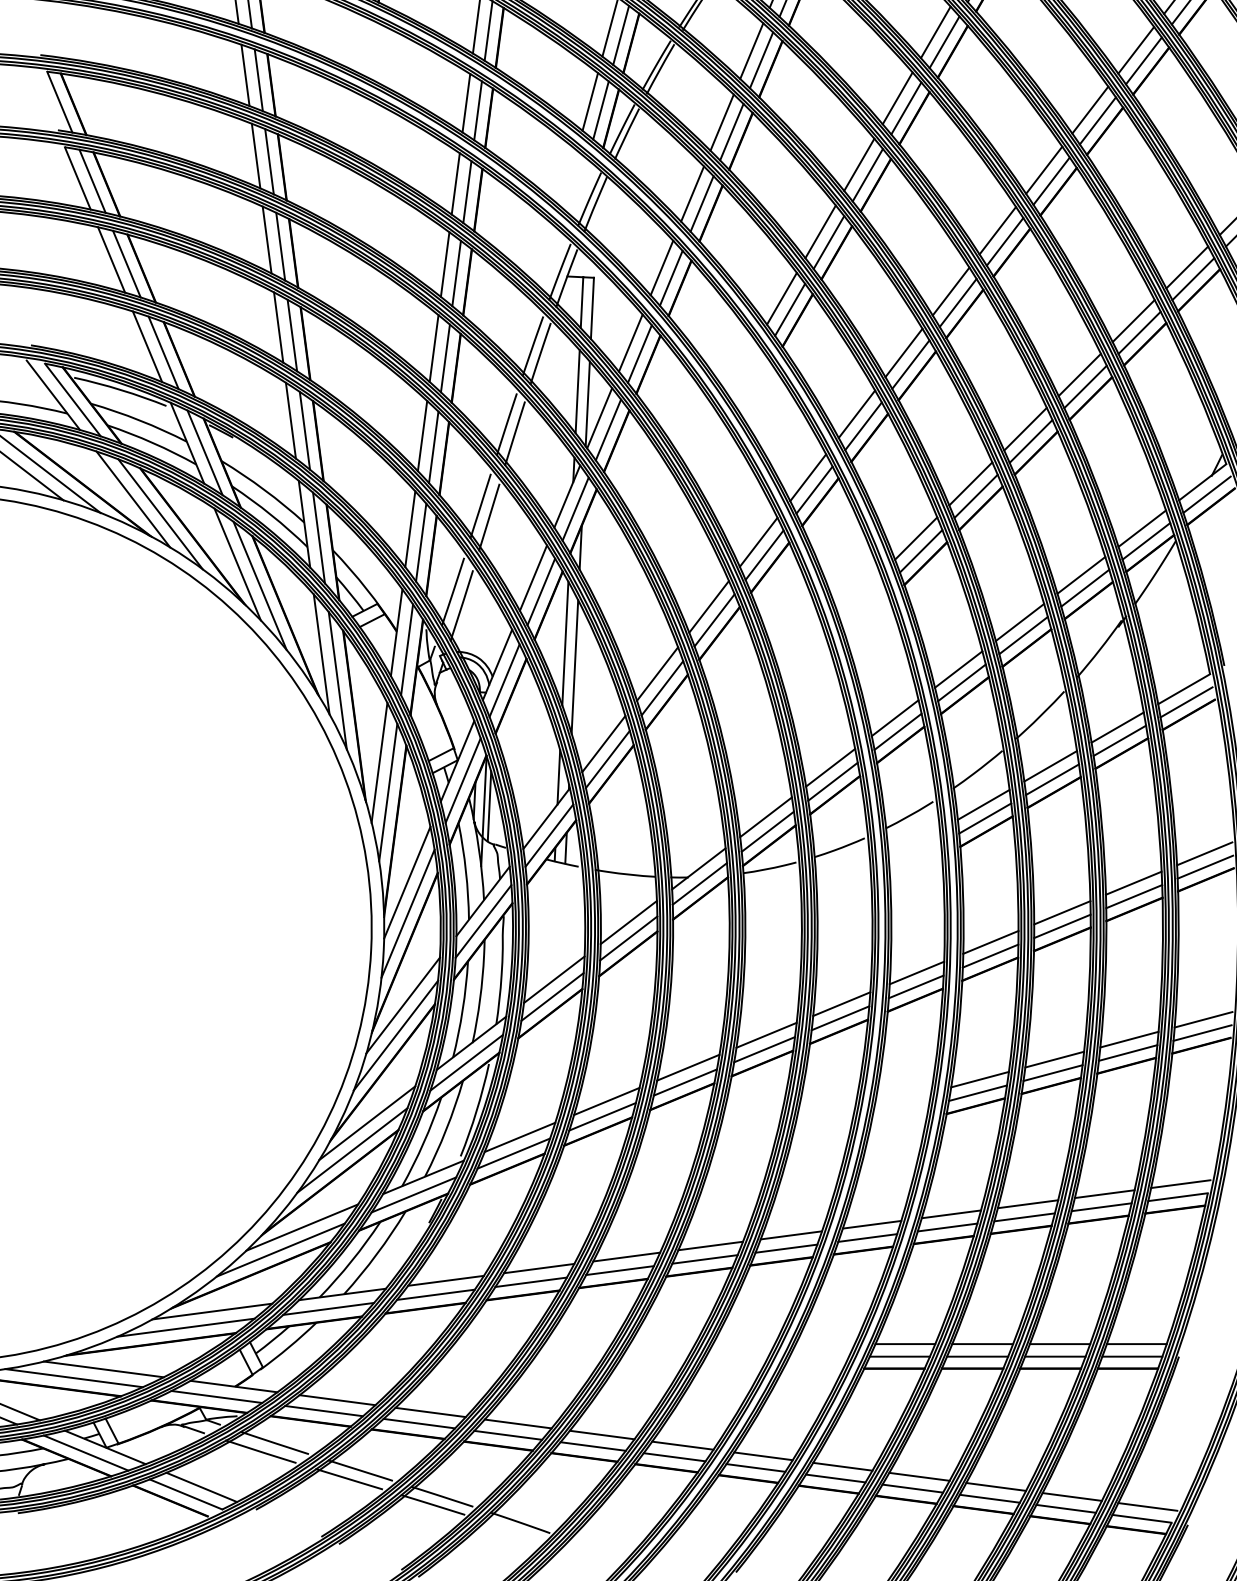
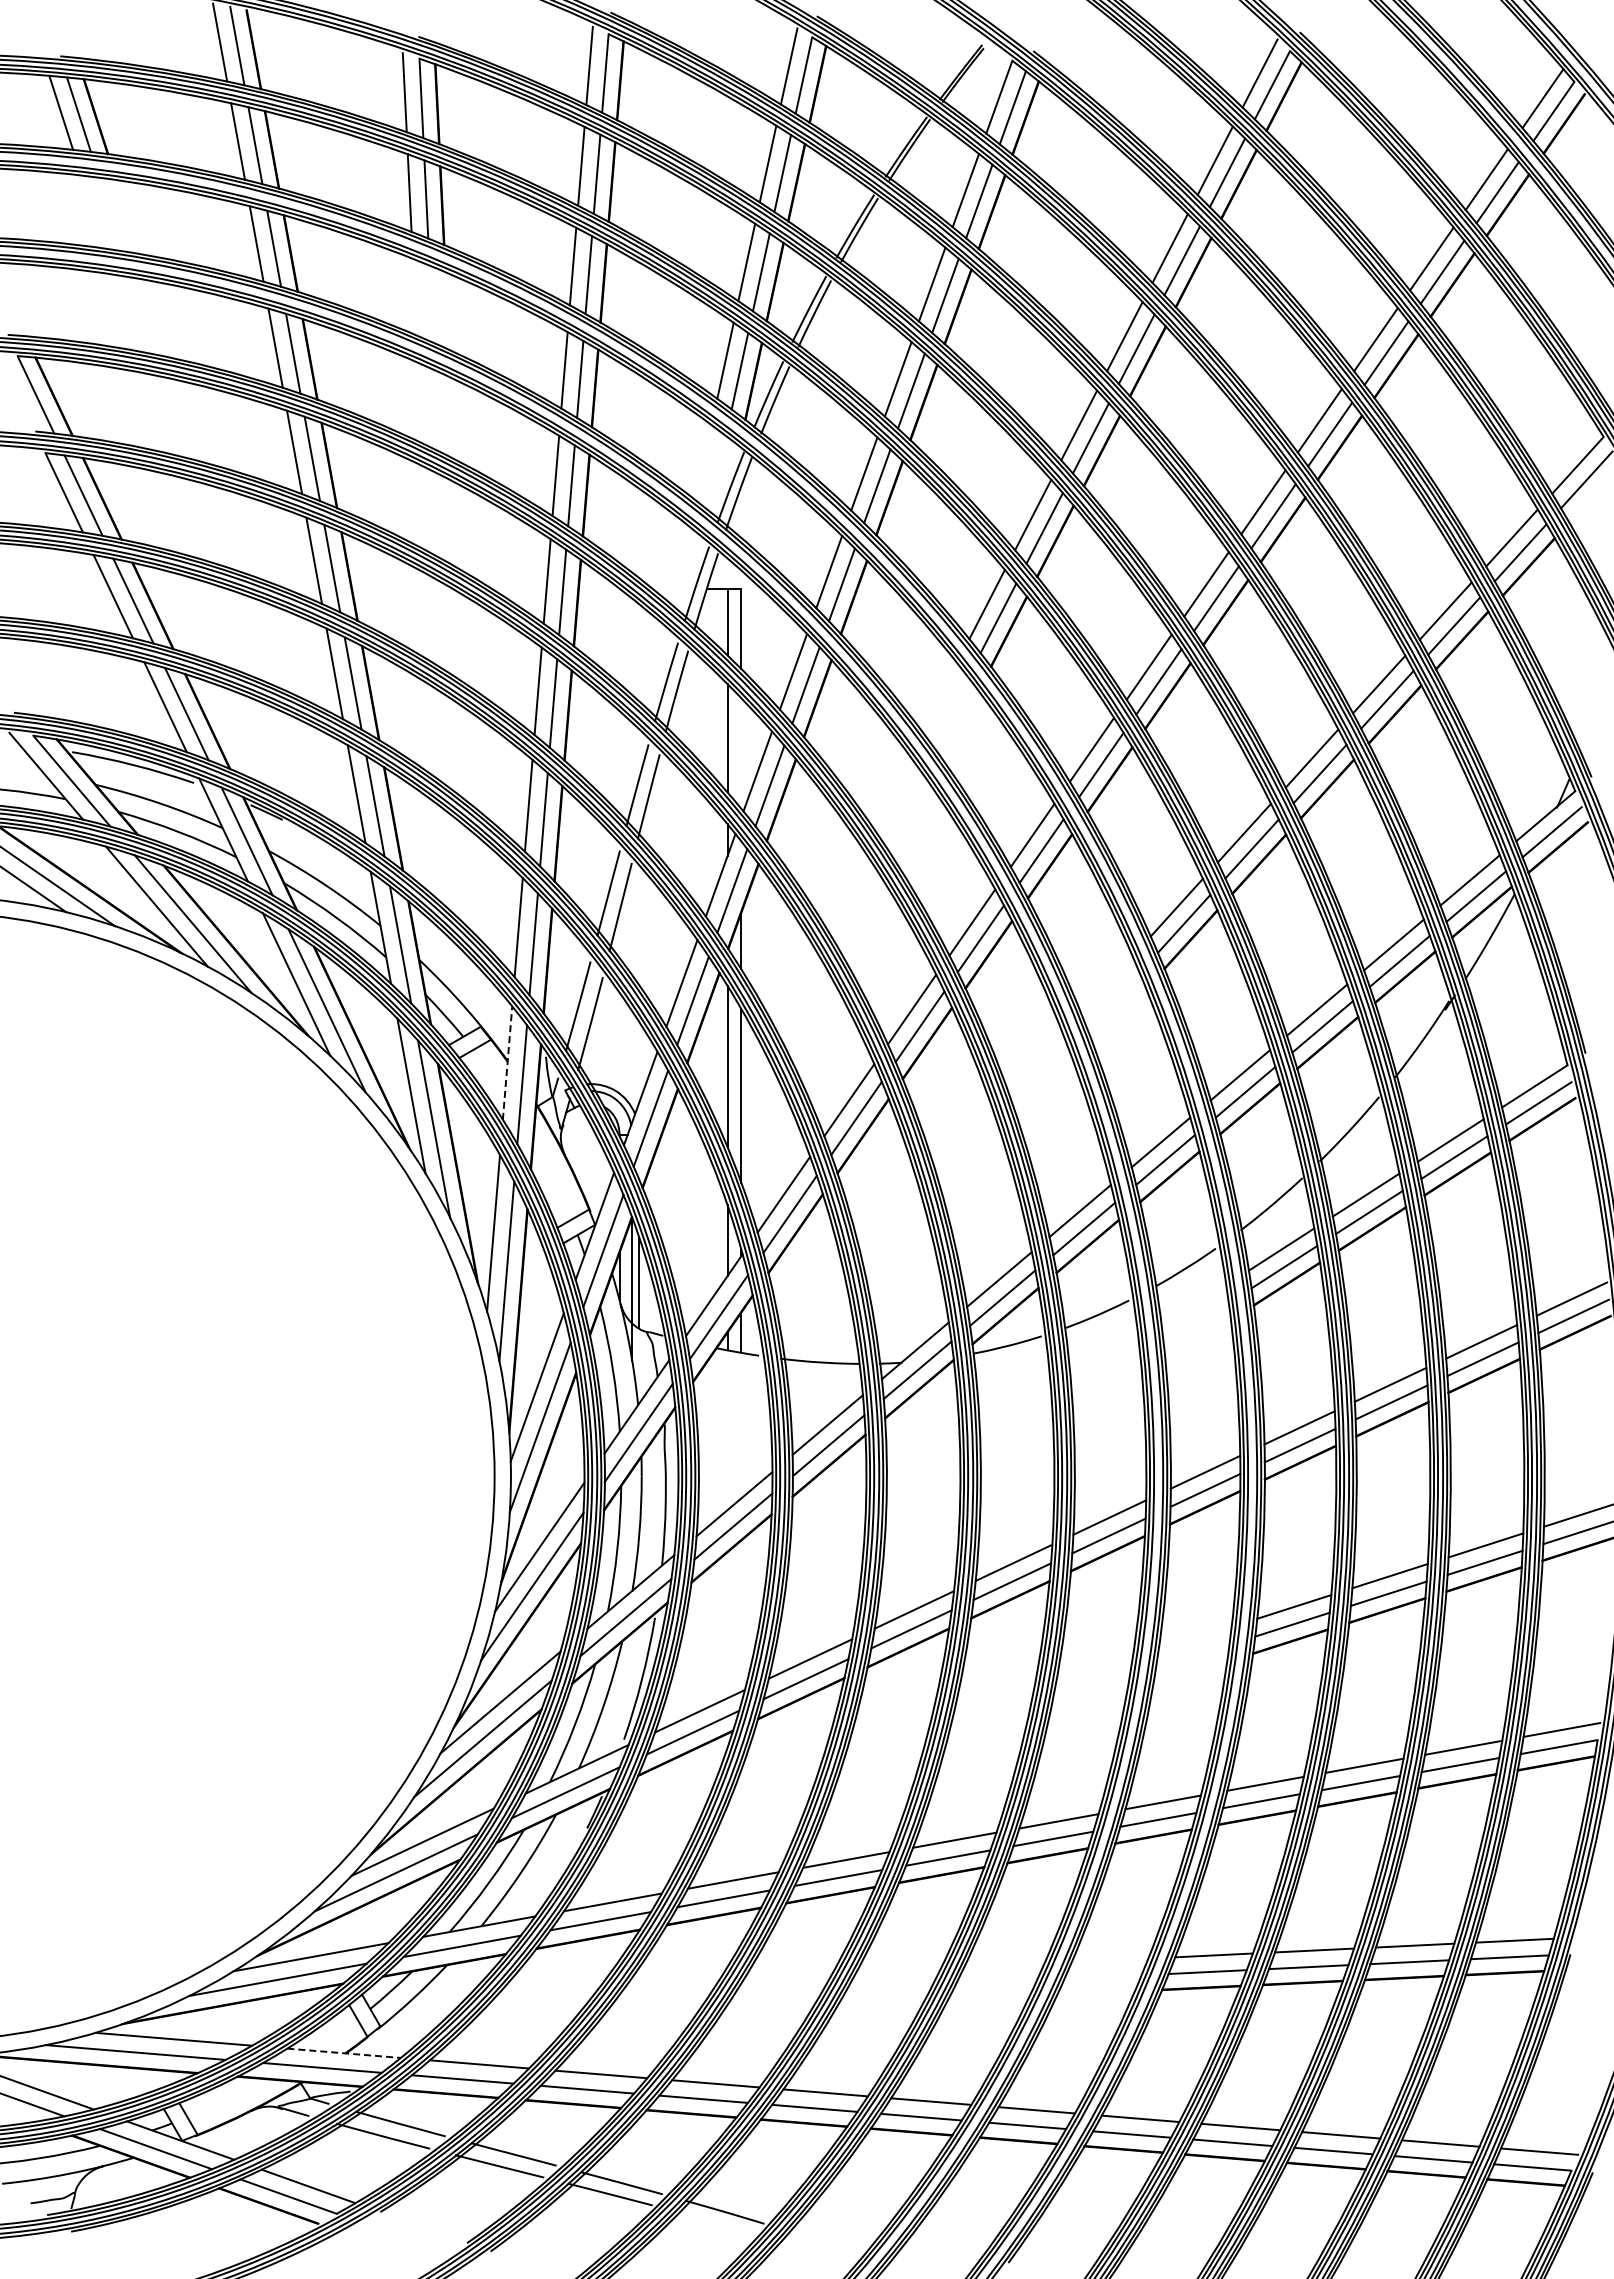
line: (587, 403) -> (741, 753), removed
line: (396, 633) -> (507, 1063), solid -> dashed
line: (234, 1386) -> (344, 2053), solid -> dashed

